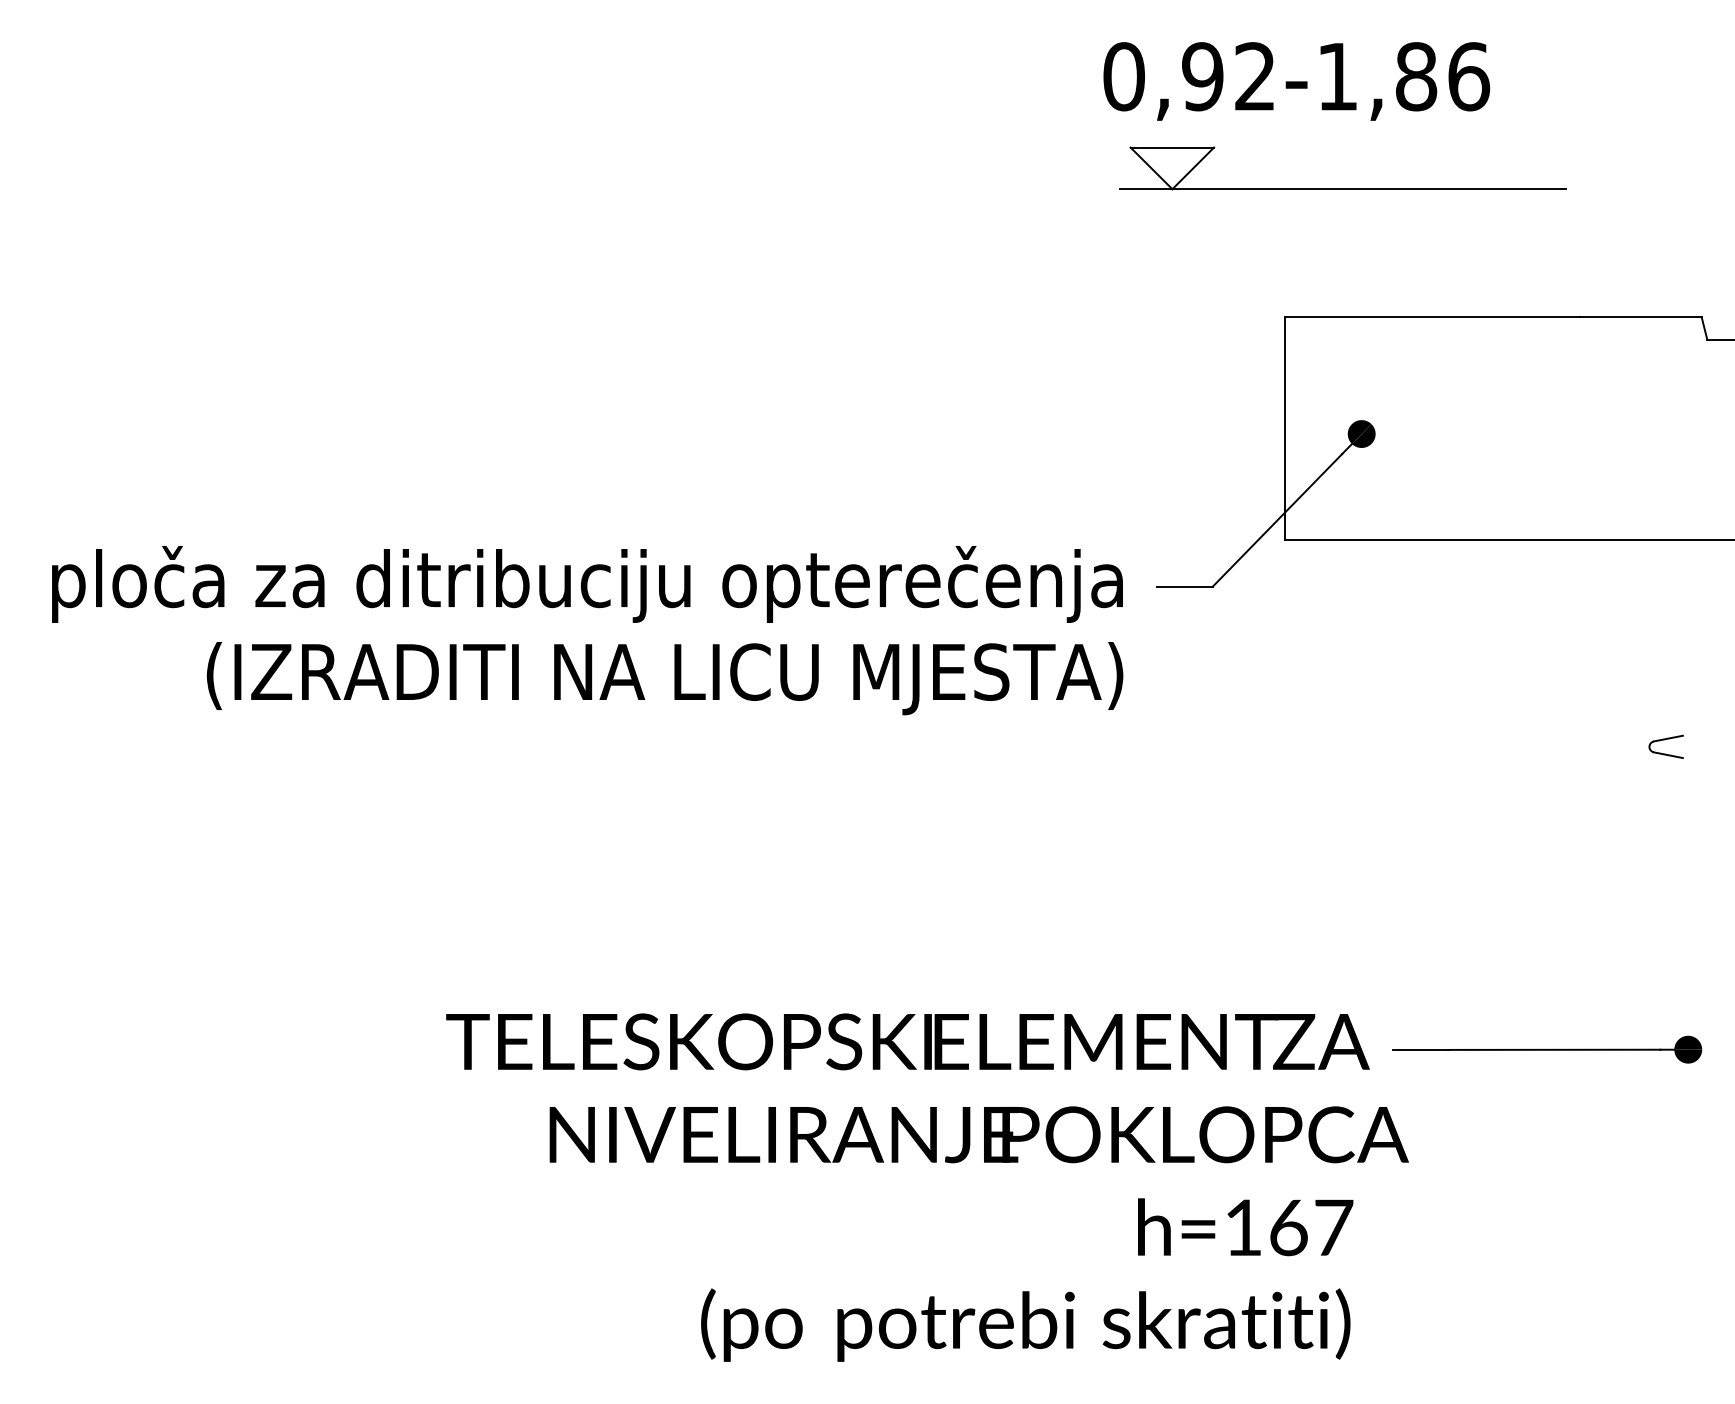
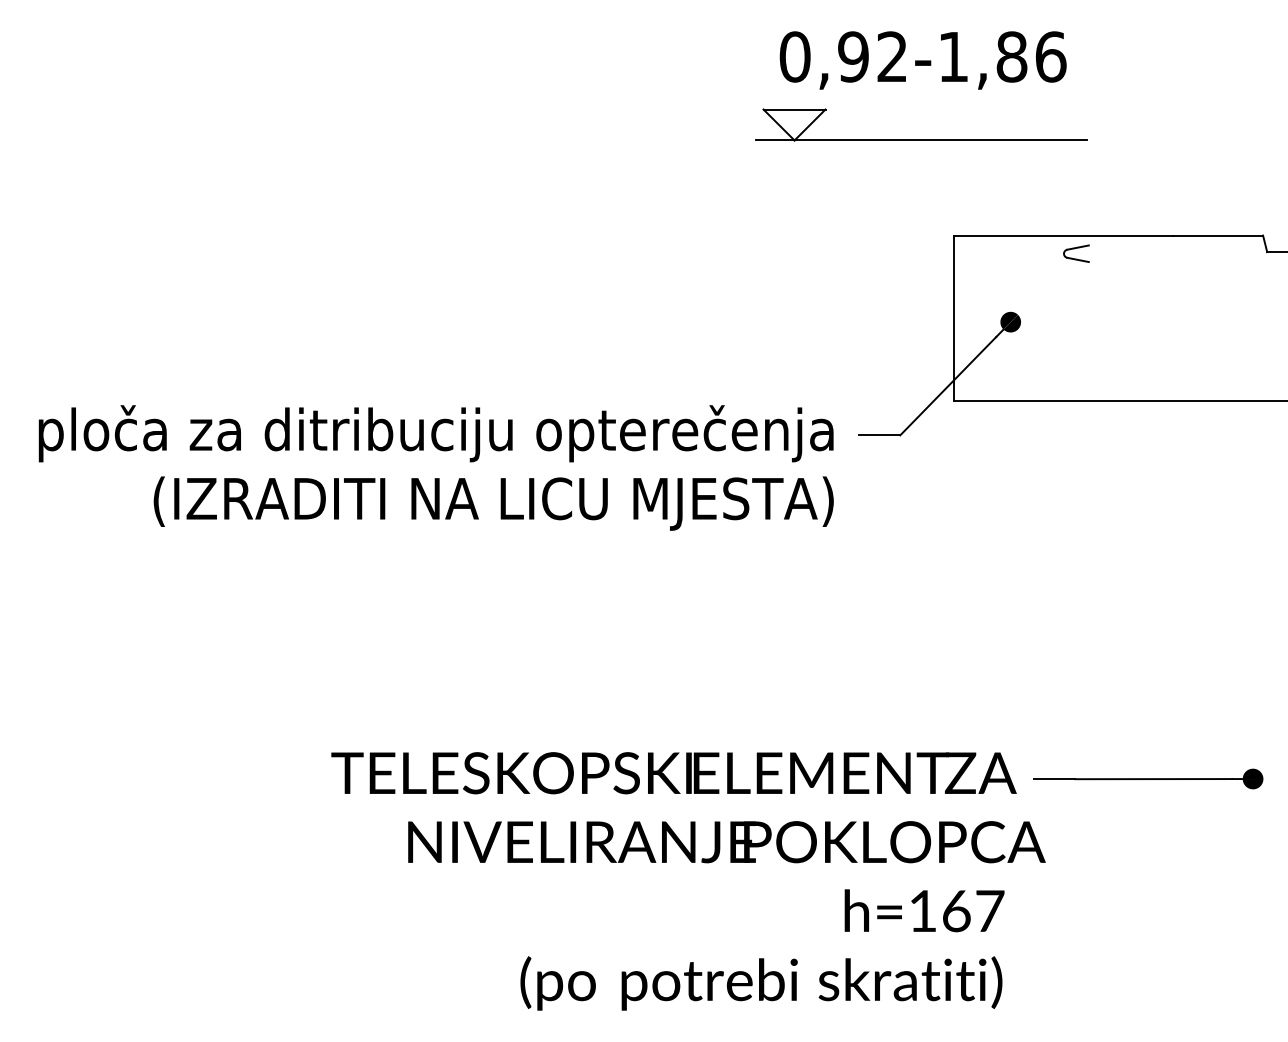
text: (1296, 81) -> (923, 60), moved
part: (1342, 188) -> (920, 139), moved
part: (1665, 746) -> (1075, 253), moved

